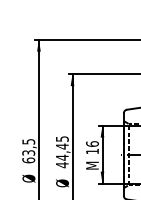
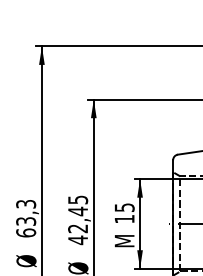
text: (28, 141) -> (25, 203), 63,5 -> 63,3
text: (92, 143) -> (124, 206), 16 -> 15
text: (61, 157) -> (76, 228), 44,45 -> 42,45

